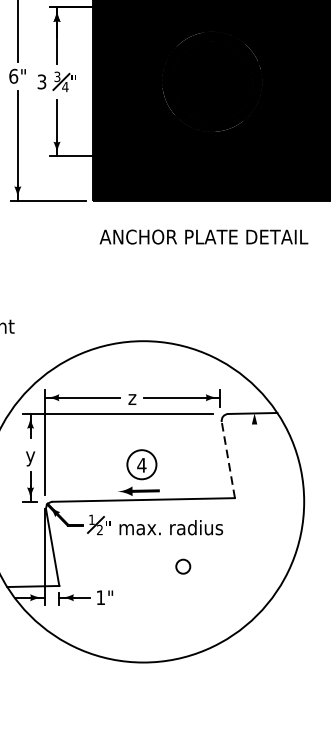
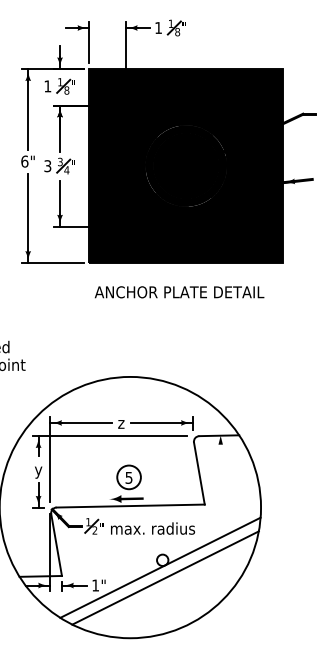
line: (228, 459) -> (199, 473), dashed -> solid
text: (141, 464) -> (128, 477), 4 -> 5
line: (180, 575) -> (160, 567), added
line: (186, 587) -> (165, 577), added

